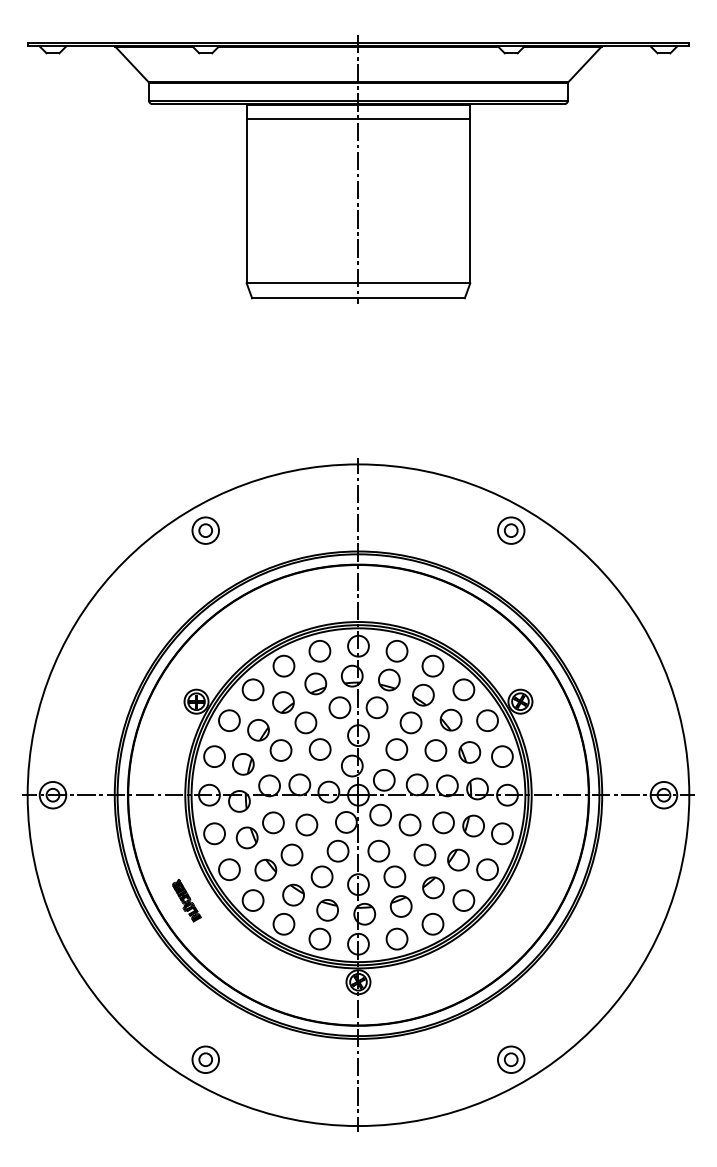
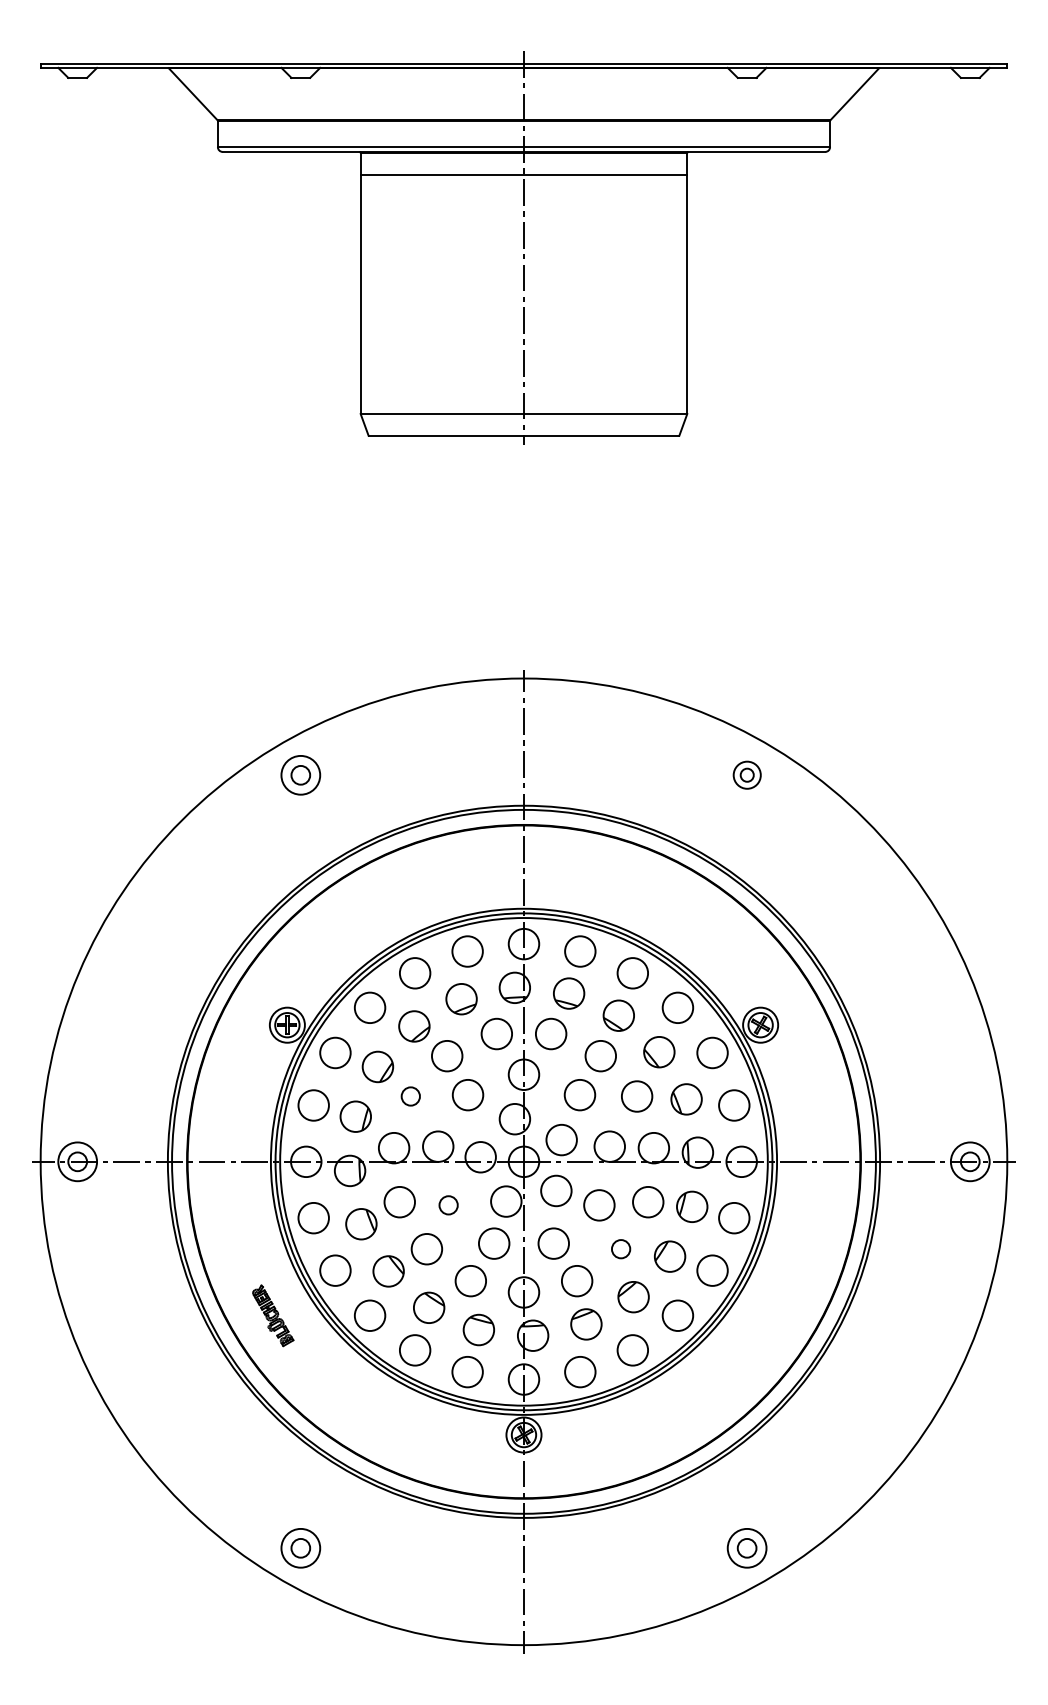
part: (511, 530) -> (747, 775), size x0.7
circle: (280, 750) -> (410, 1096), size x0.6
circle: (306, 824) -> (448, 1204), size x0.6
circle: (424, 854) -> (620, 1248), size x0.6

